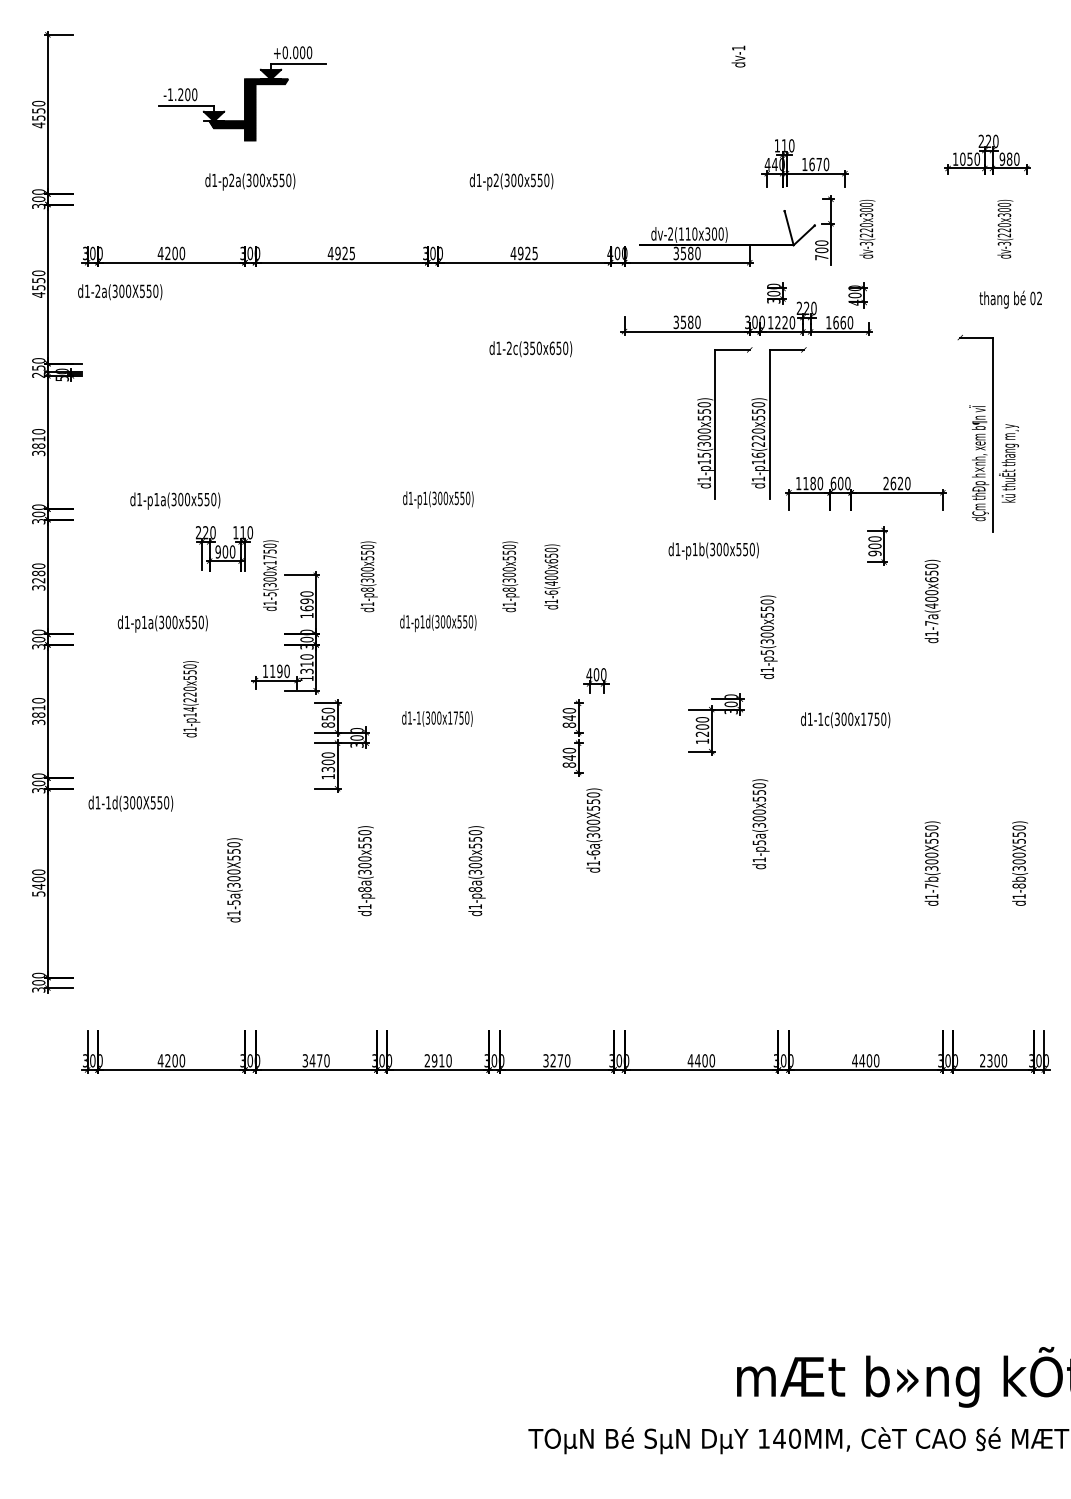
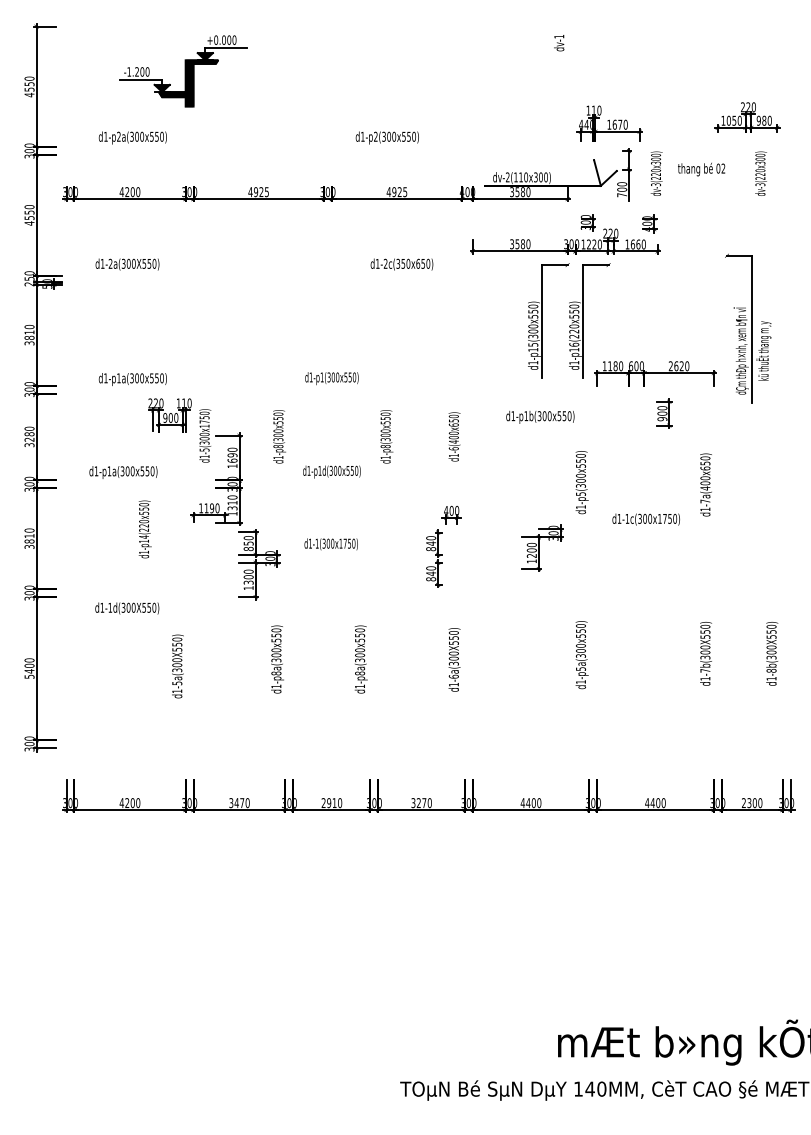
text: (250, 181) -> (133, 137), moved
text: (120, 292) -> (127, 264), moved
text: (1010, 299) -> (701, 169), moved
text: (552, 576) -> (454, 436), moved
text: (932, 601) -> (705, 485), moved
text: (845, 720) -> (646, 519), moved
text: (130, 803) -> (126, 608), moved
text: (760, 824) -> (581, 655), moved
text: (594, 830) -> (454, 659), moved

